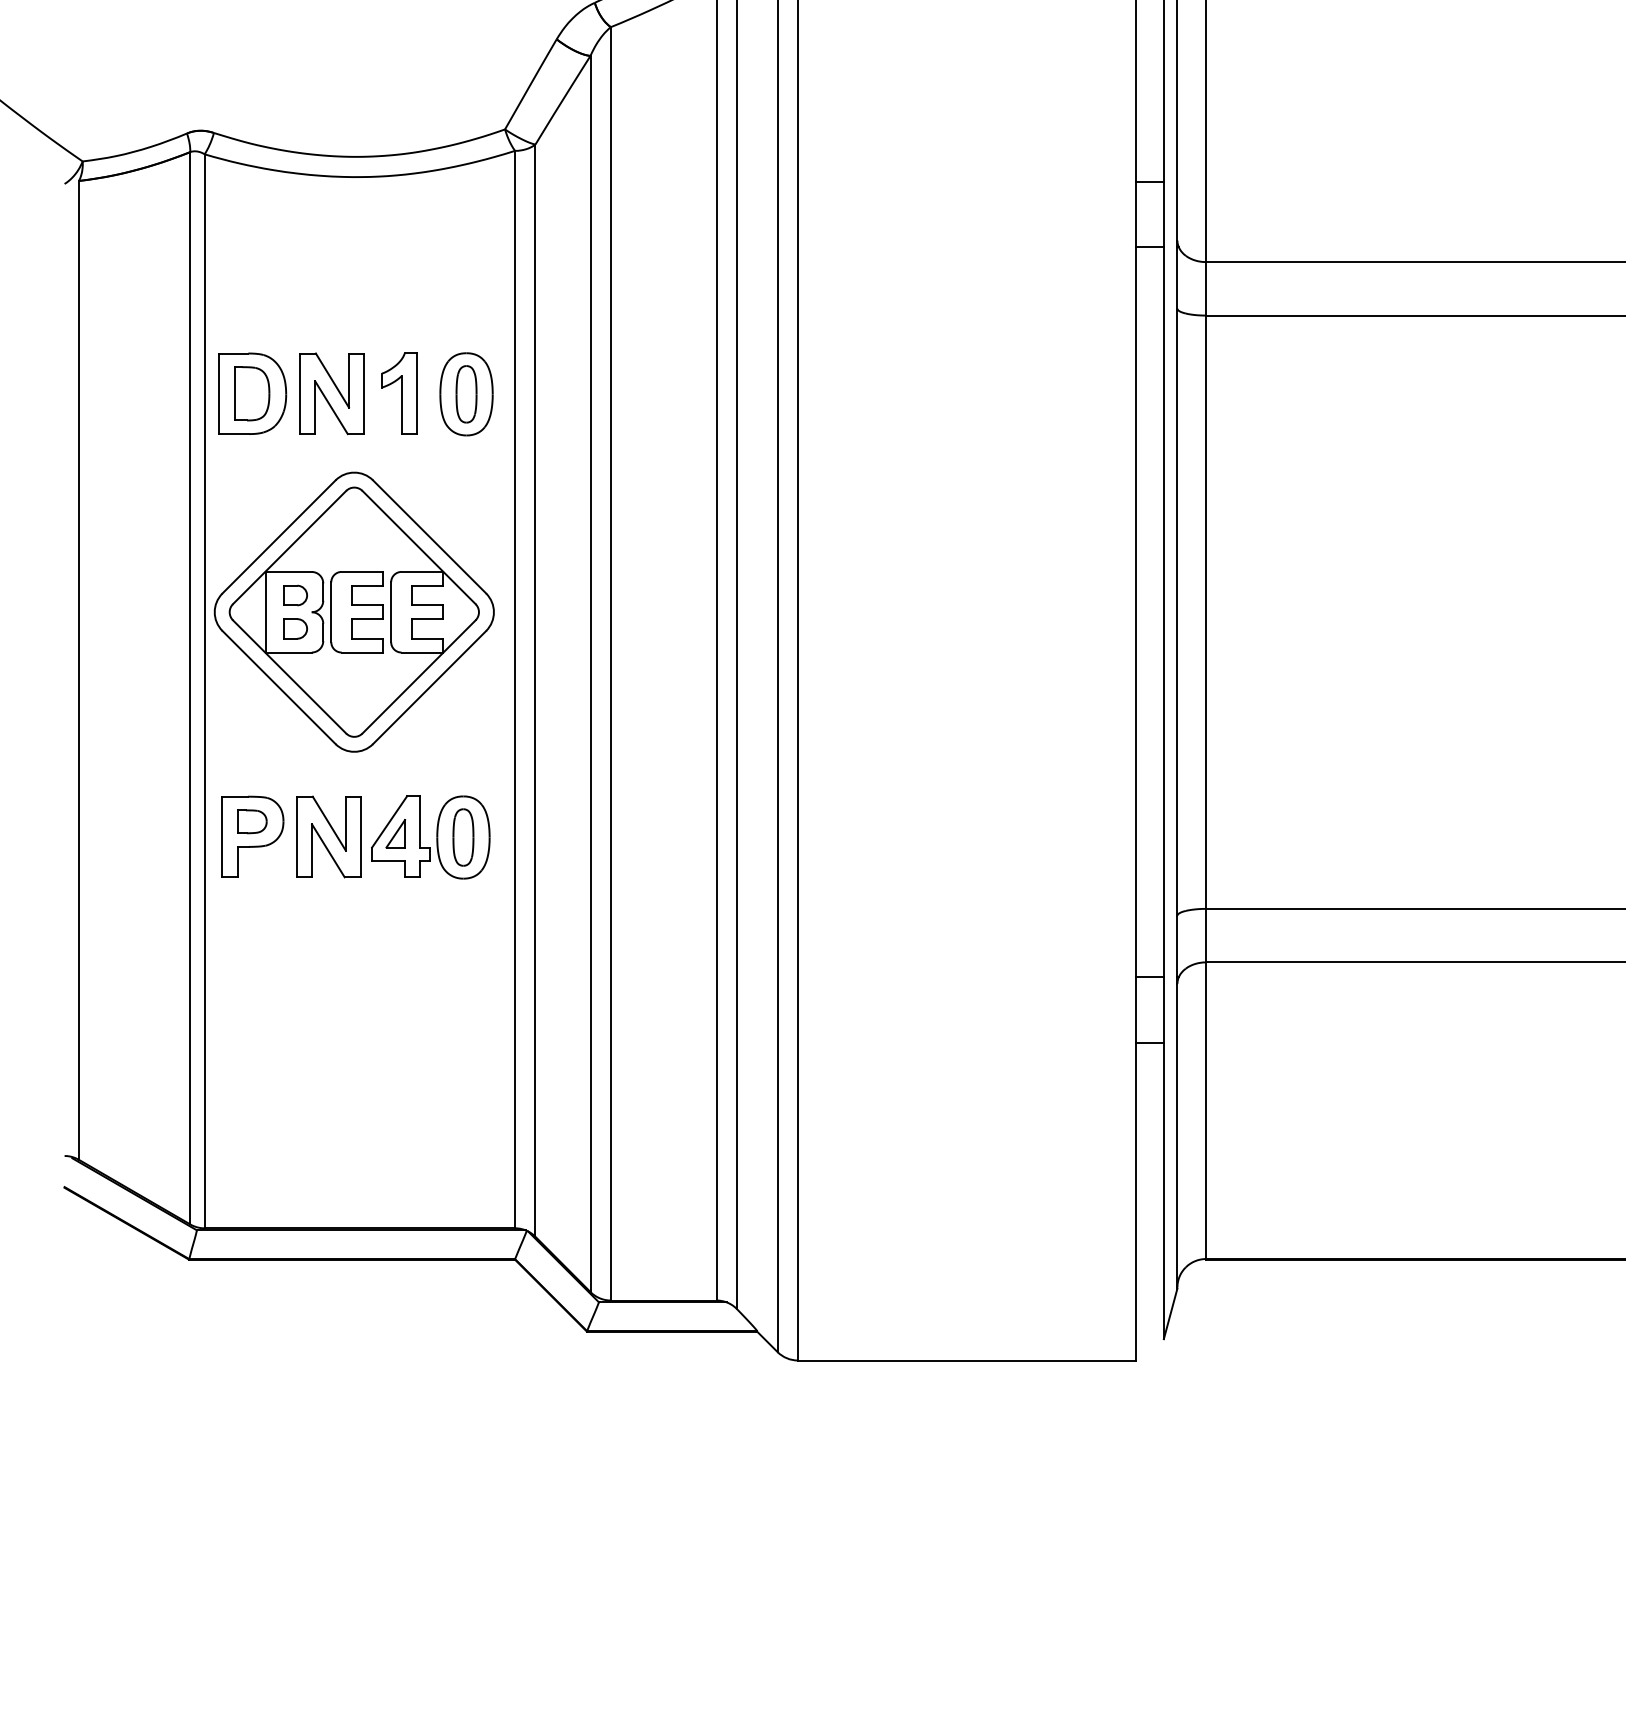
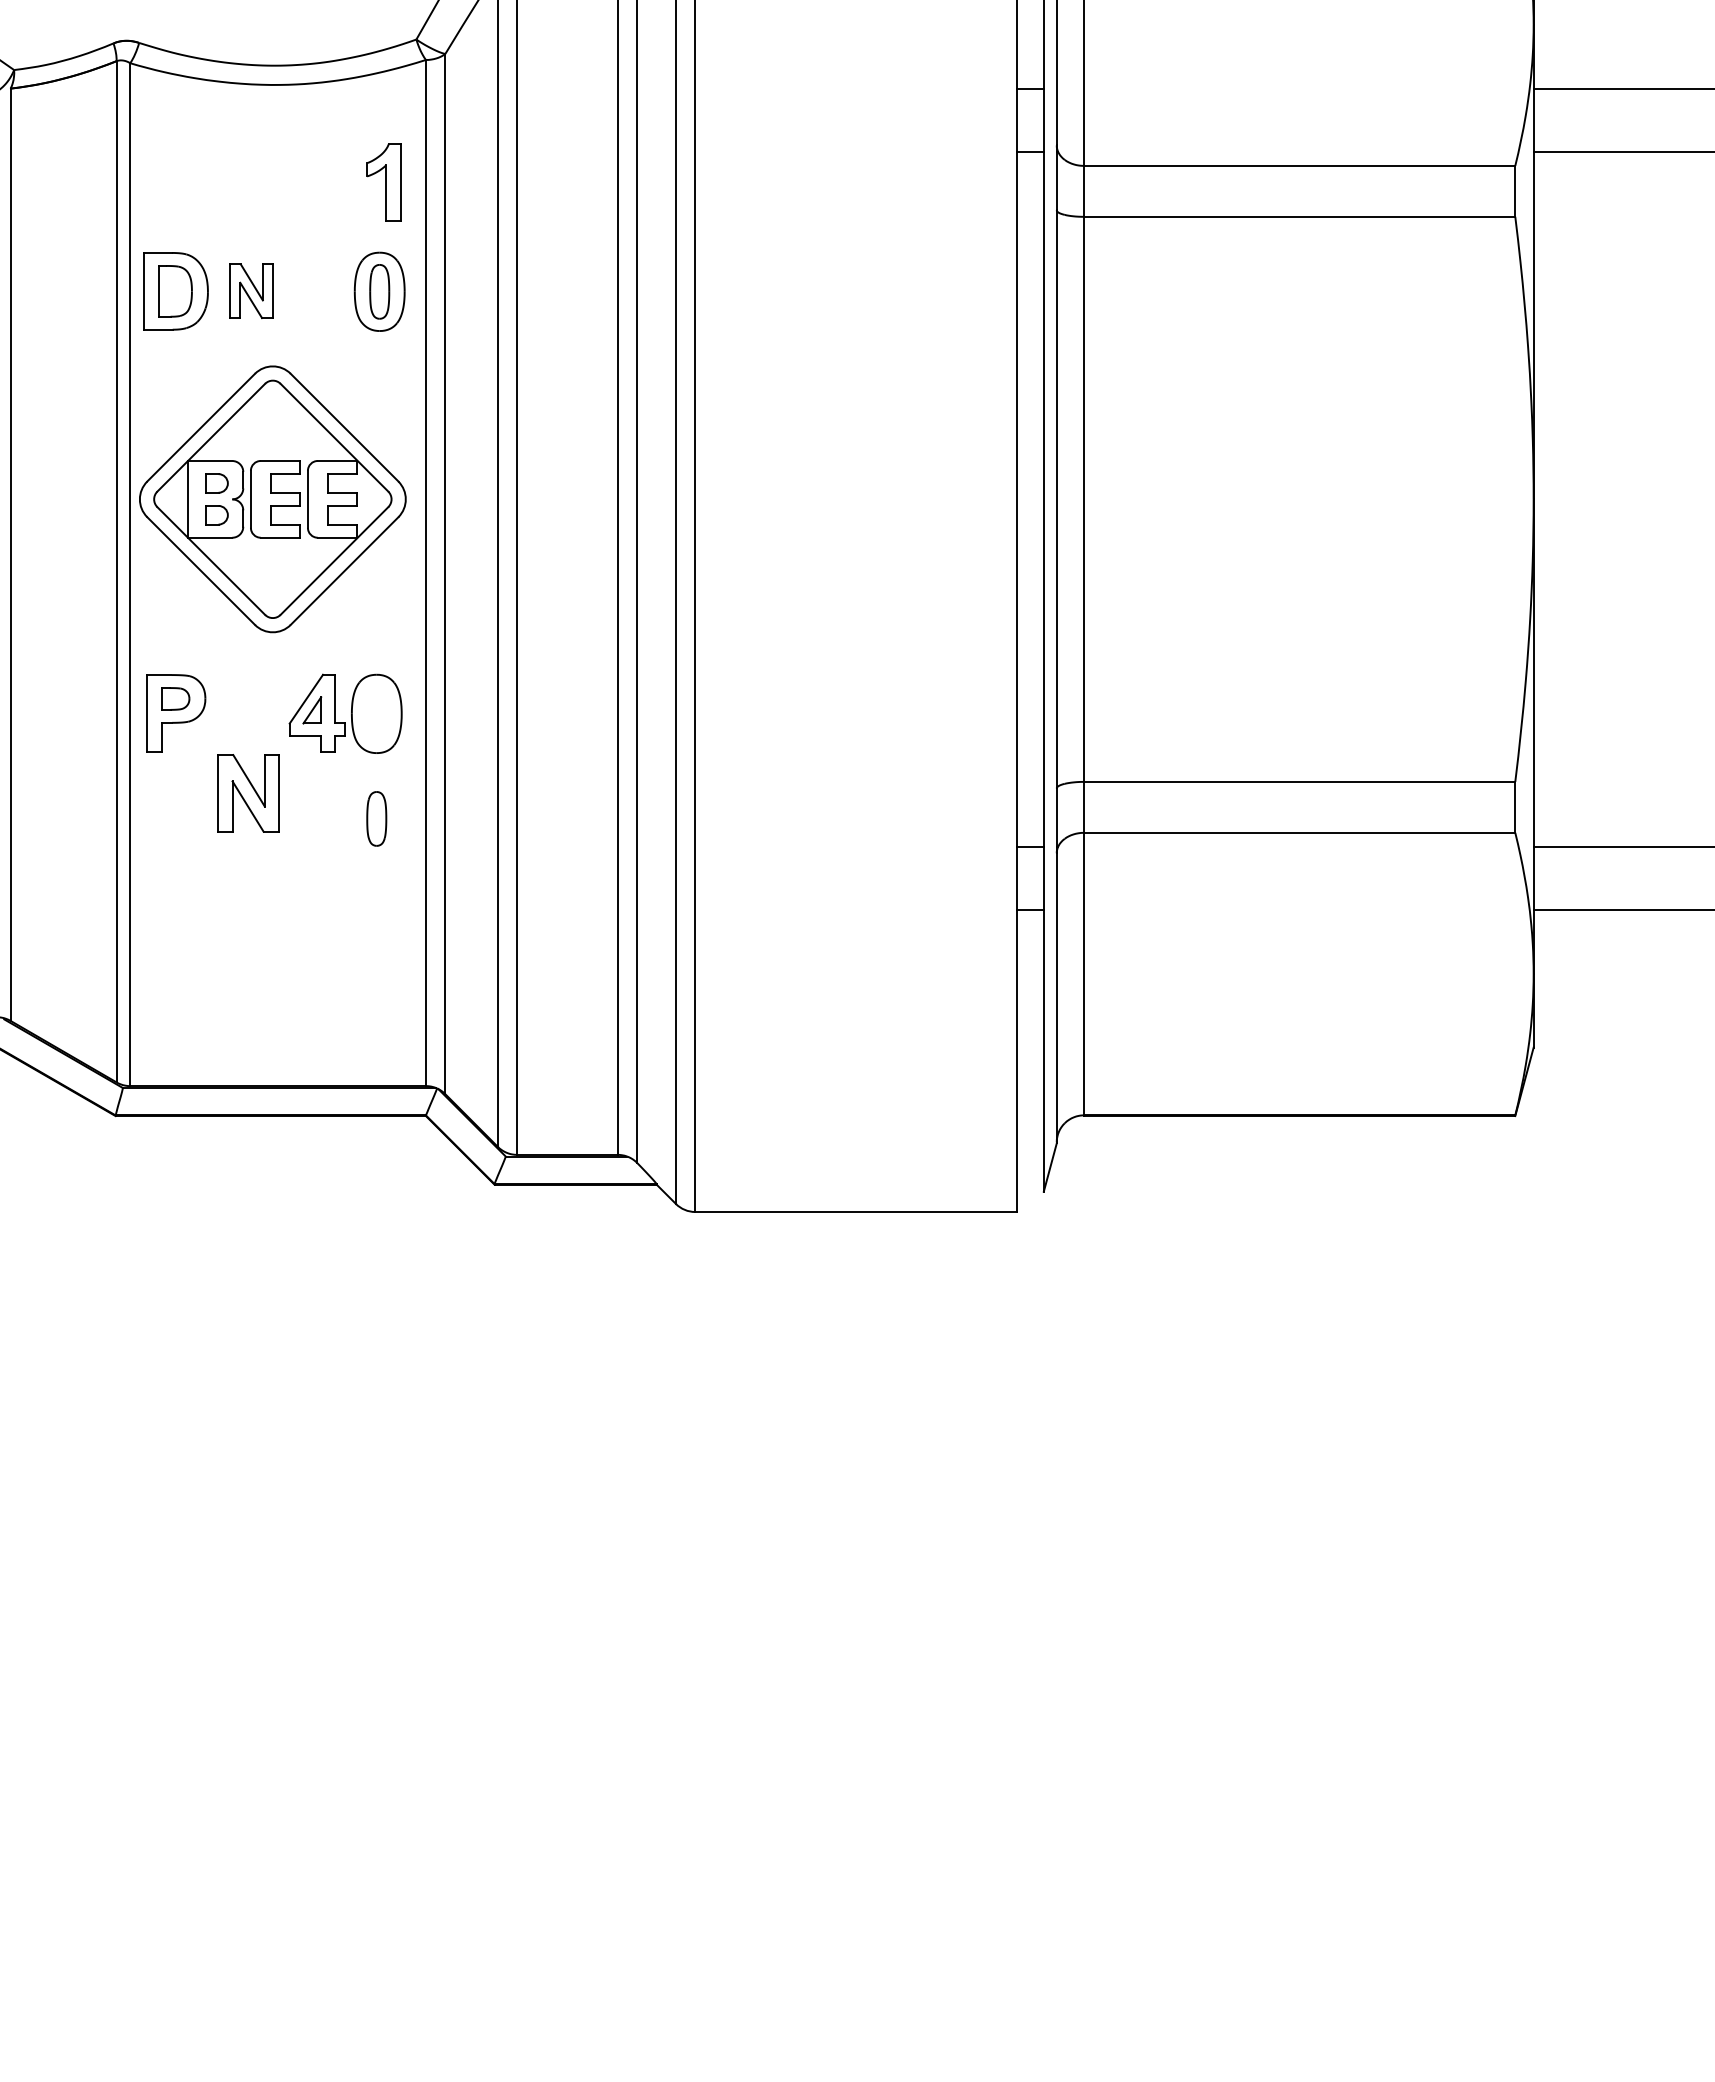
part: (331, 392) -> (251, 290), size x0.7
part: (399, 393) -> (383, 182), moved
part: (328, 837) -> (248, 793), moved
part: (463, 837) -> (376, 818), moved

